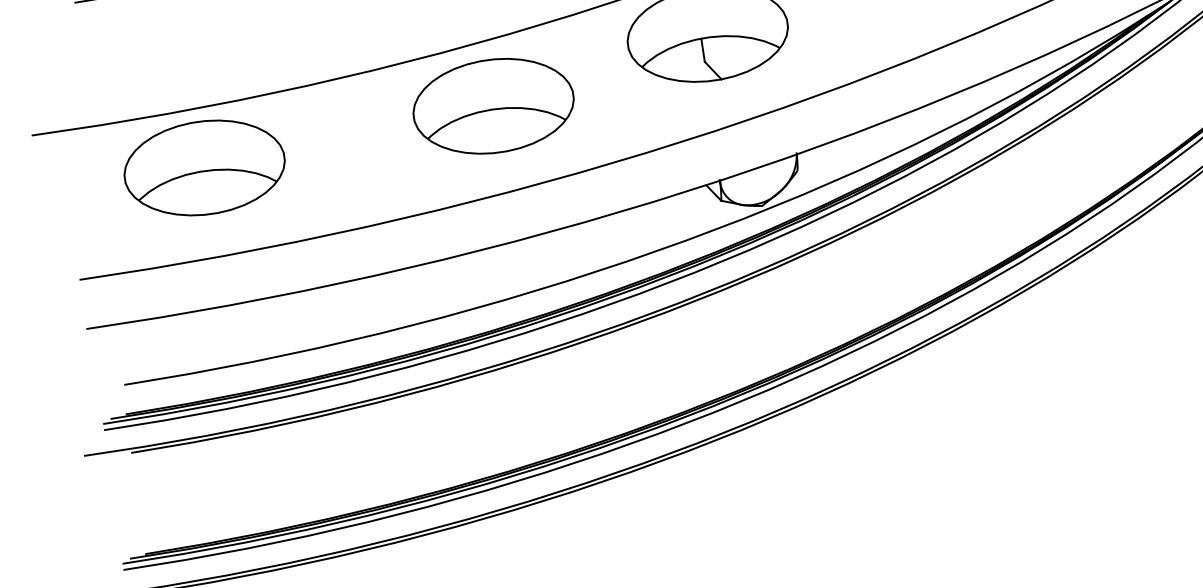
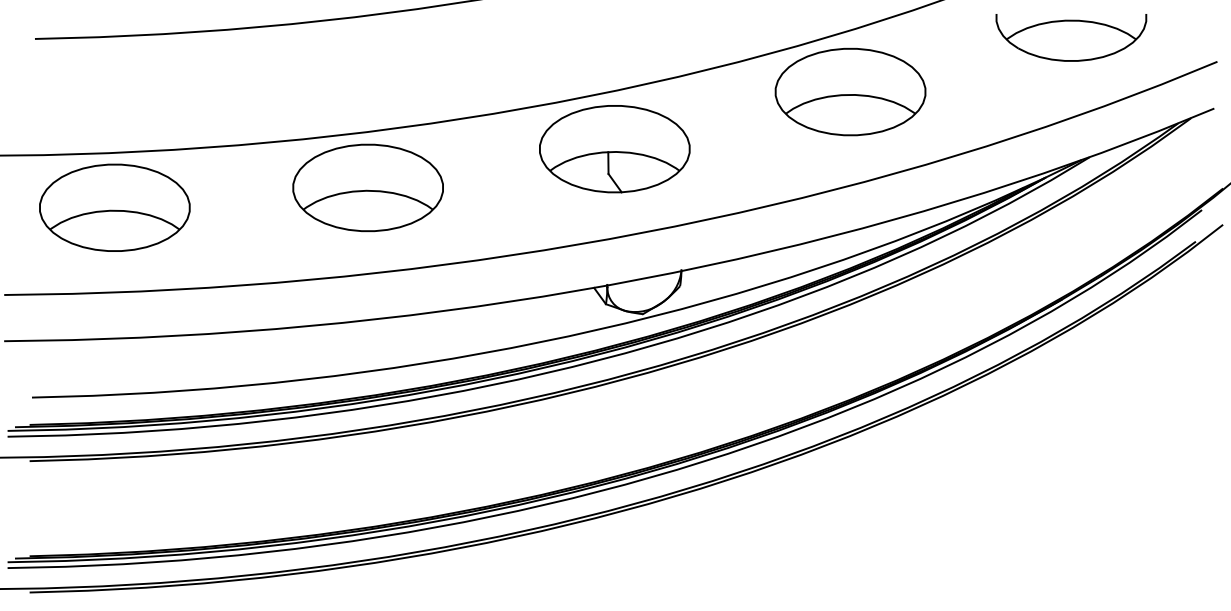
part: (492, 105) -> (367, 187), moved
part: (204, 167) -> (114, 207), moved

